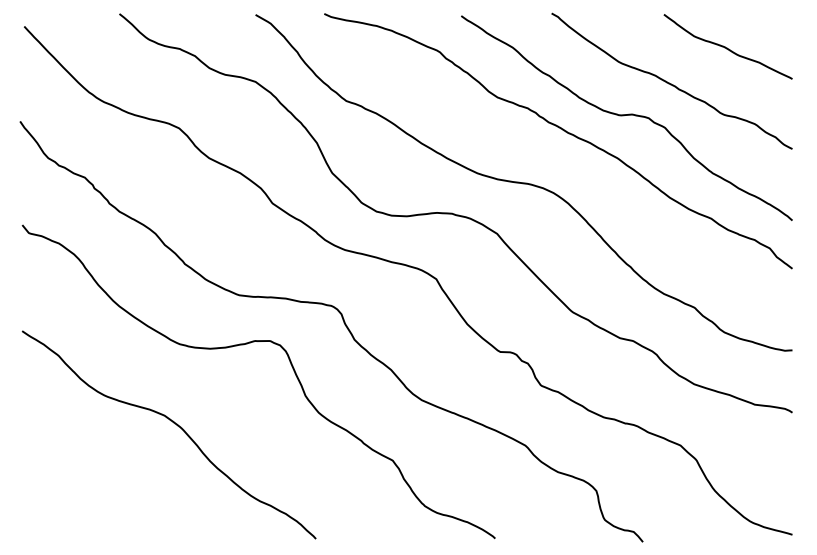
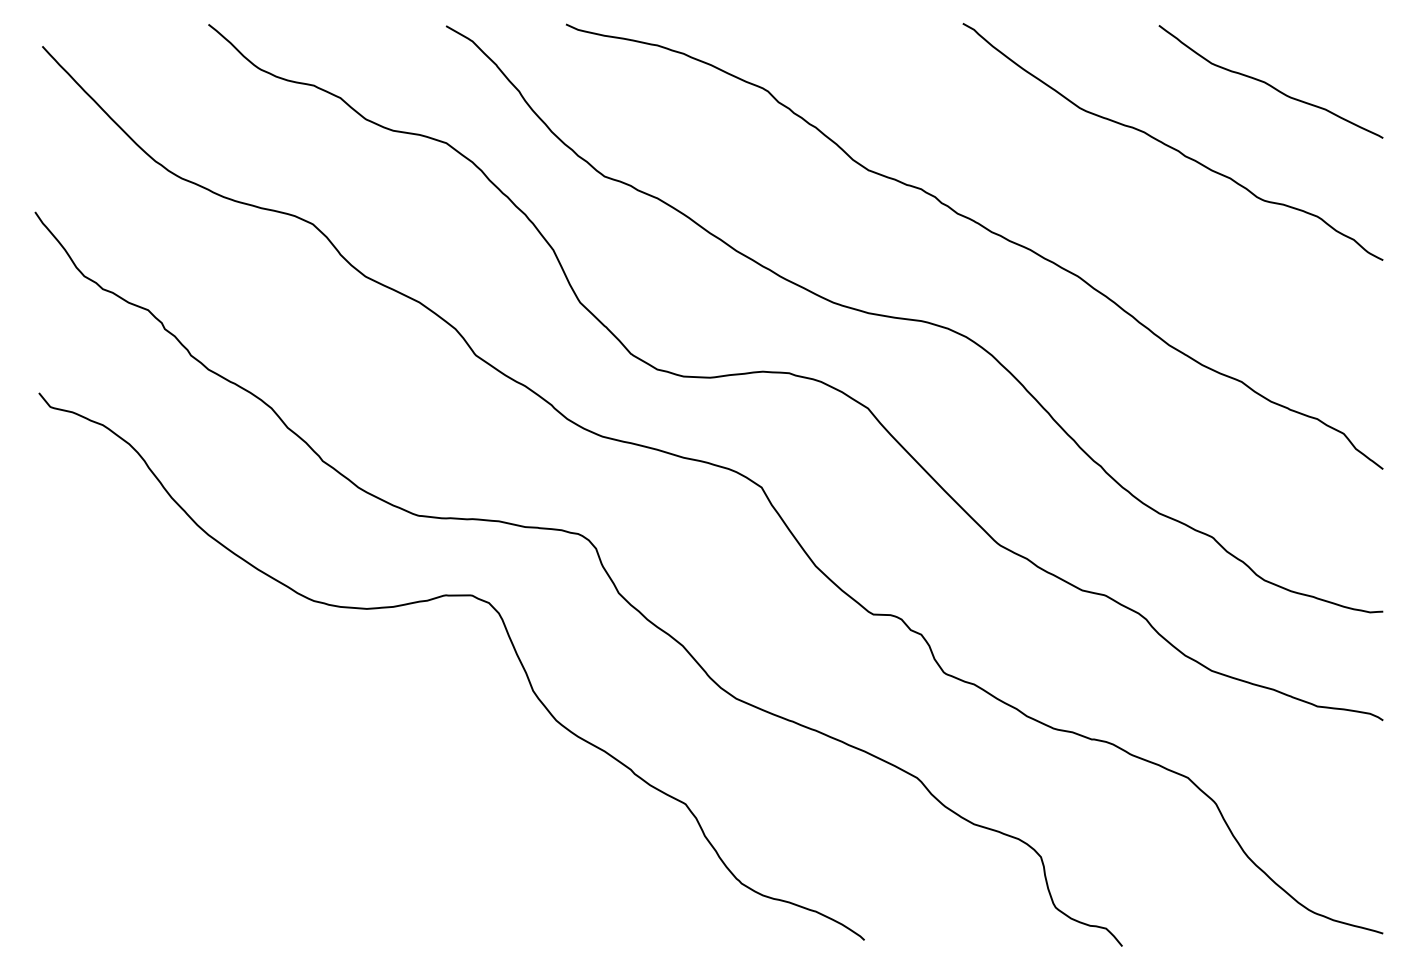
curve: (626, 115) -> (1093, 201), removed
curve: (176, 425) -> (308, 742), removed

